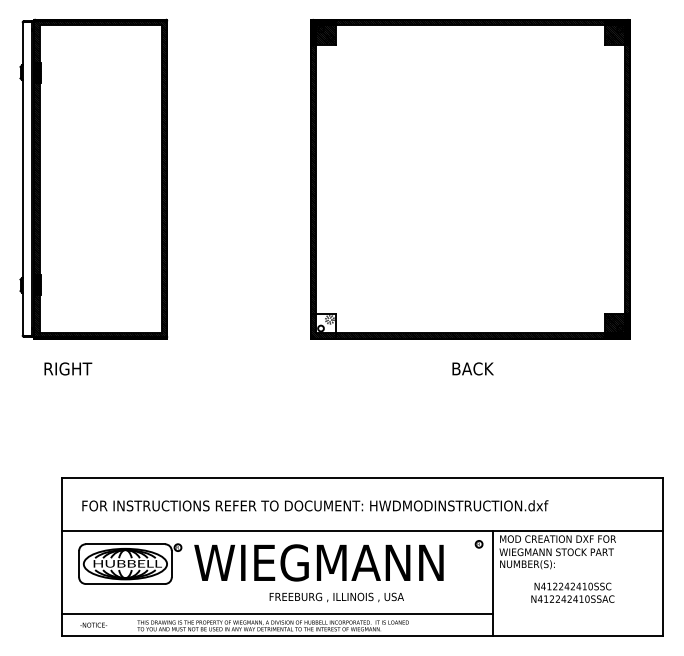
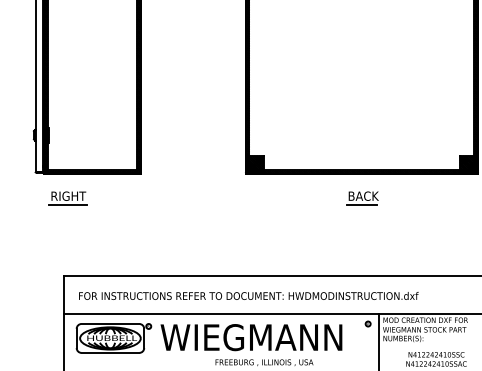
hatch: (323, 325) -> (254, 164), added
line: (66, 381) -> (67, 205), added
line: (470, 381) -> (361, 205), added

